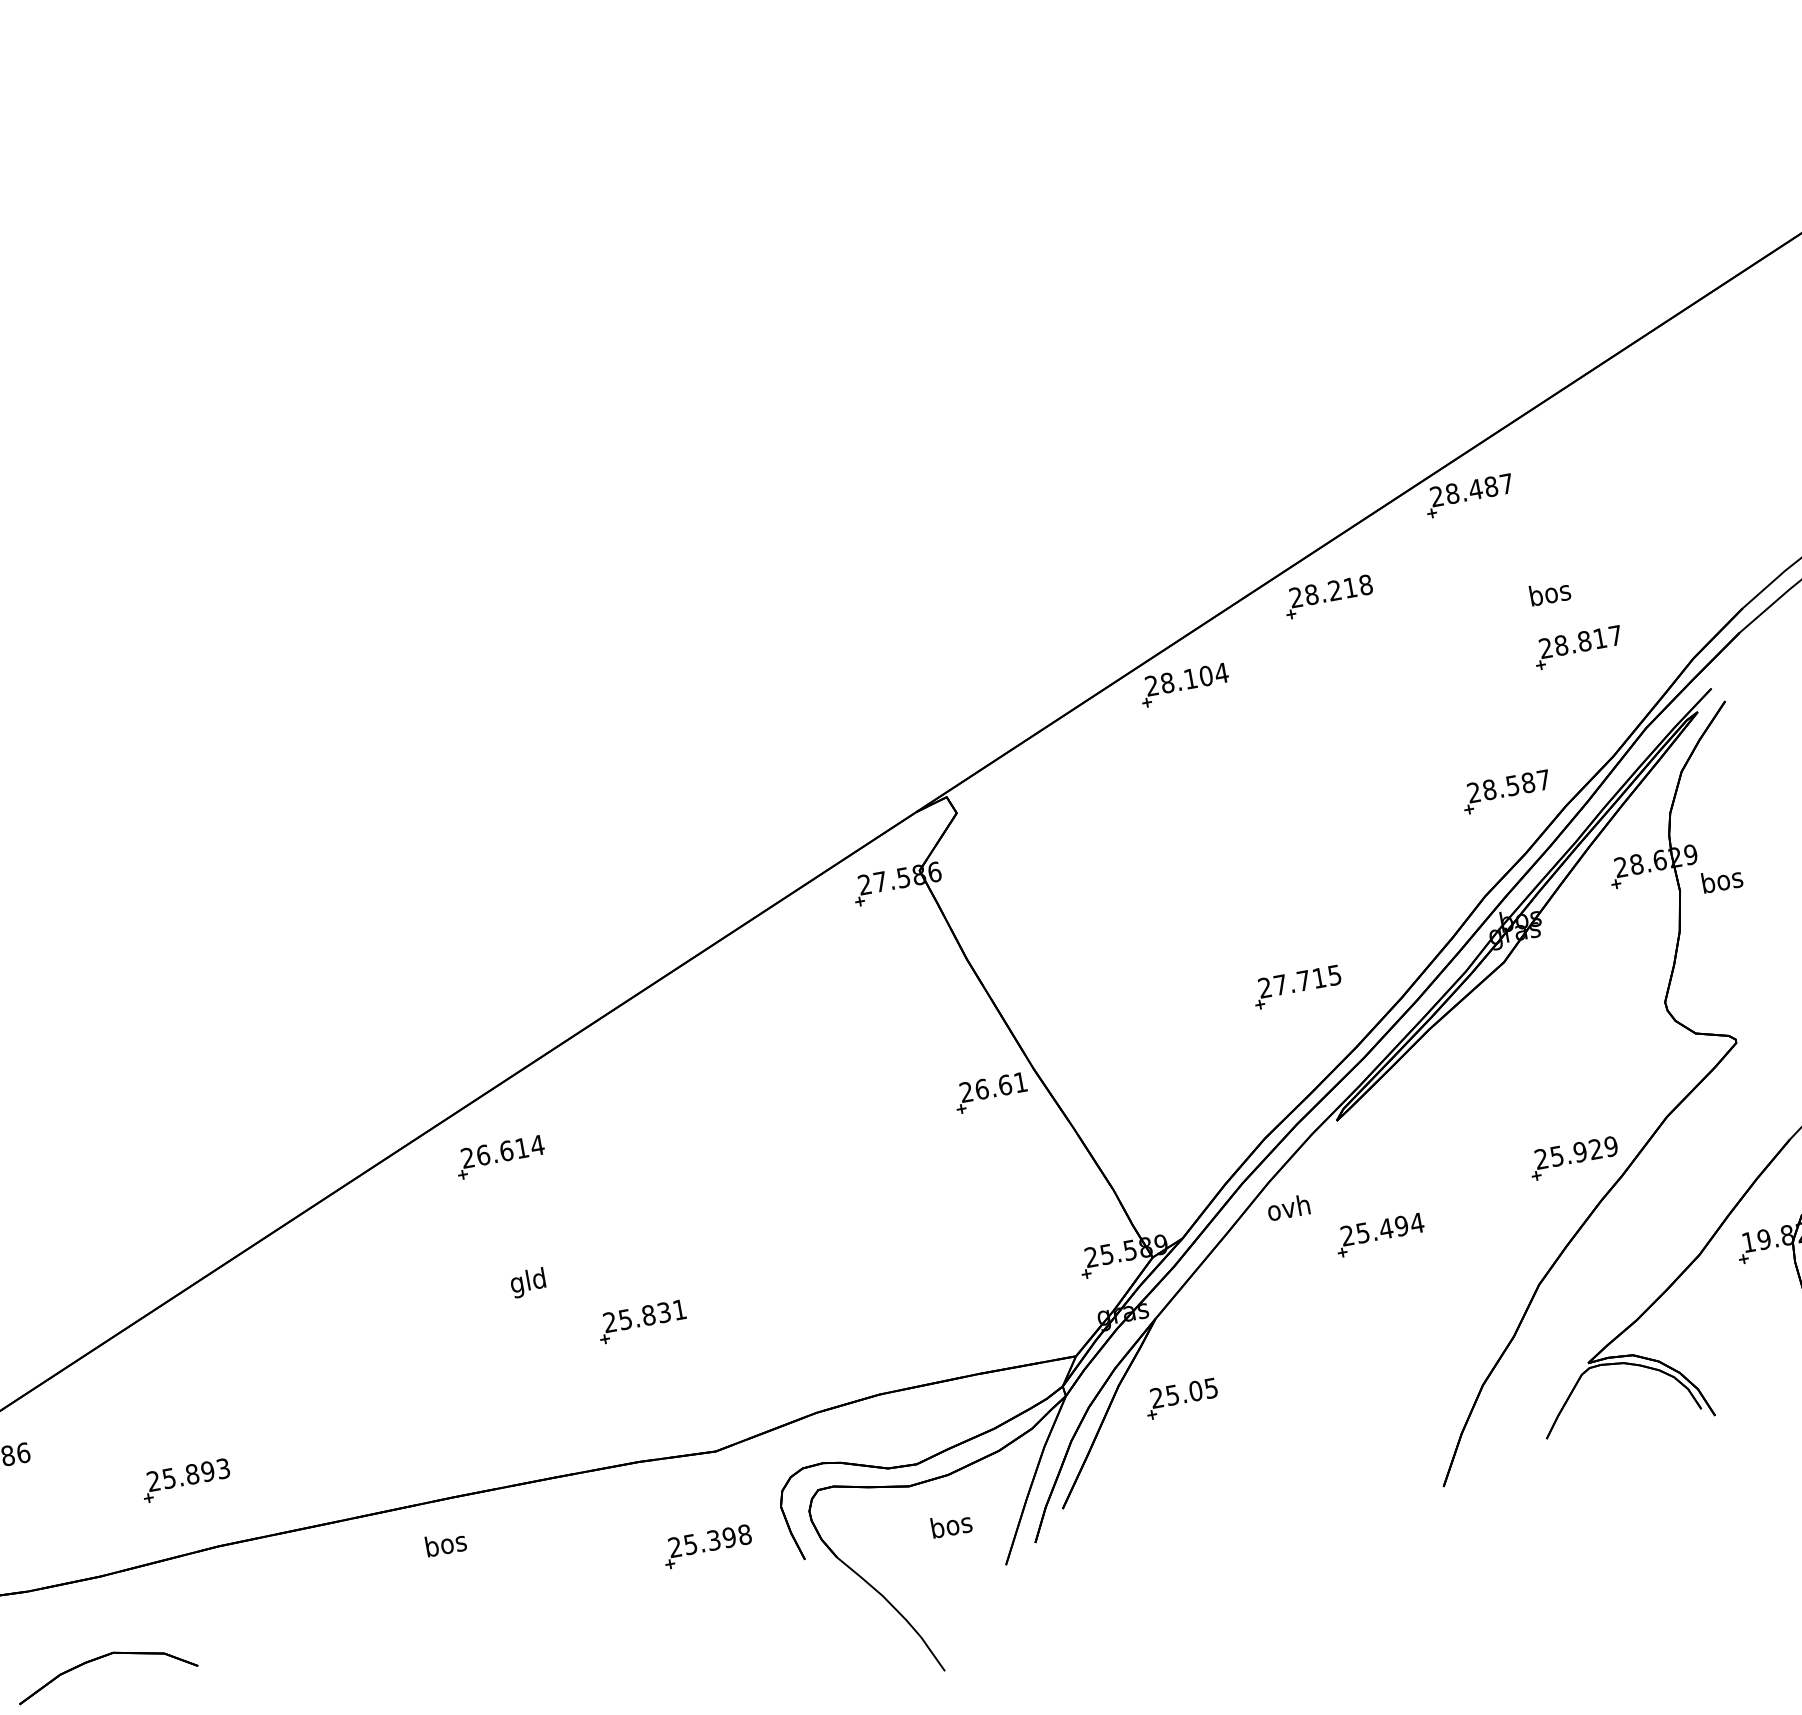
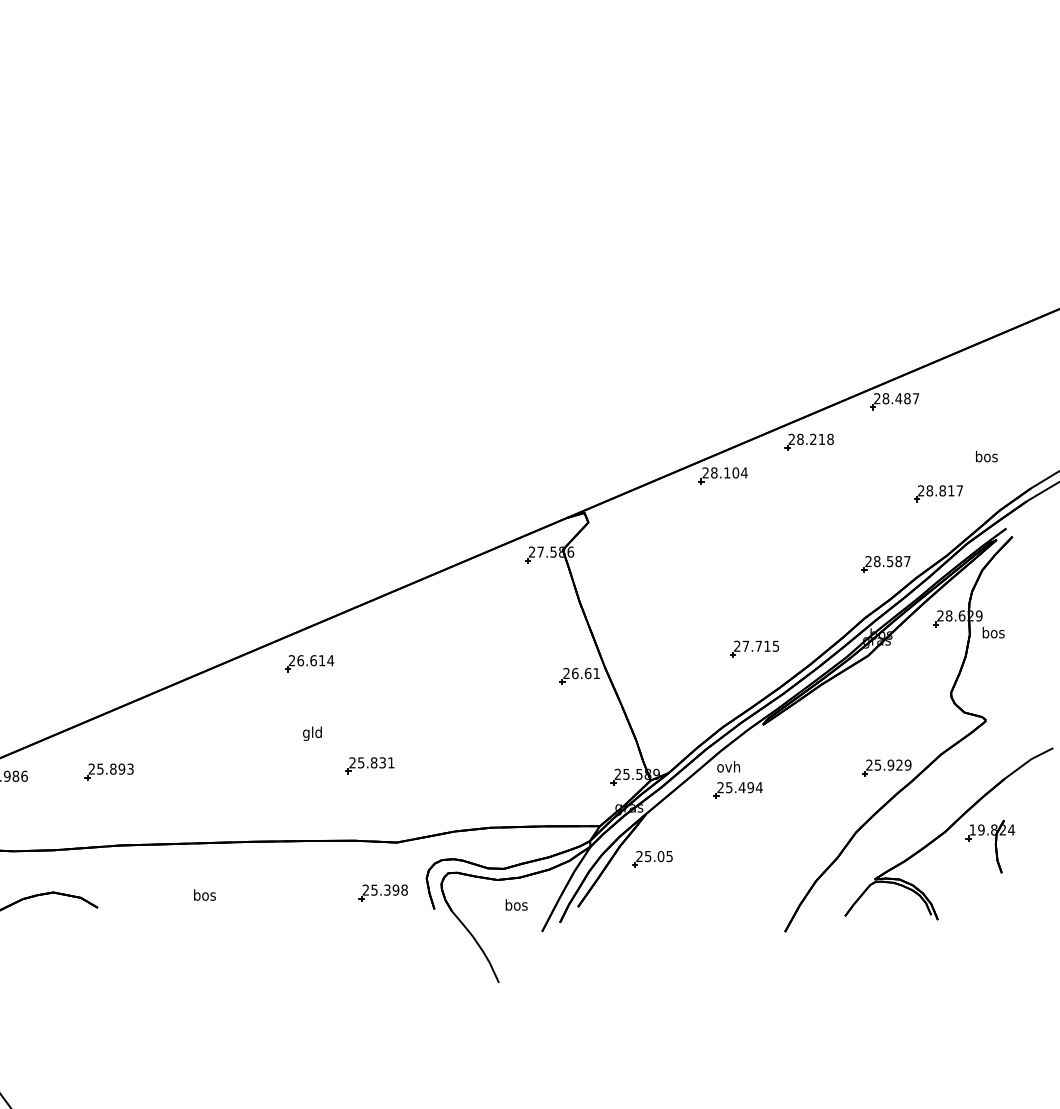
text: (1549, 593) -> (986, 456), moved
part: (1378, 1235) -> (737, 790), moved
part: (184, 1480) -> (108, 771), moved
text: (444, 1542) -> (204, 894), moved

